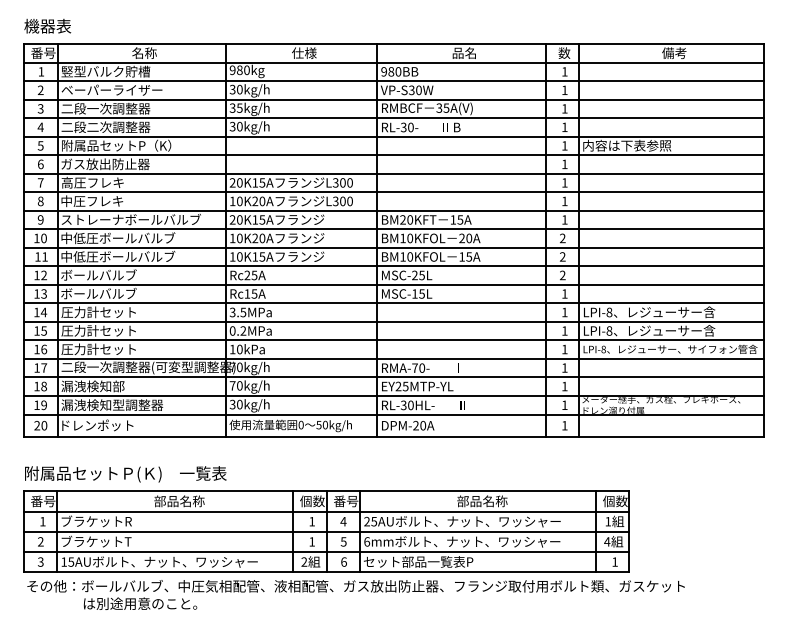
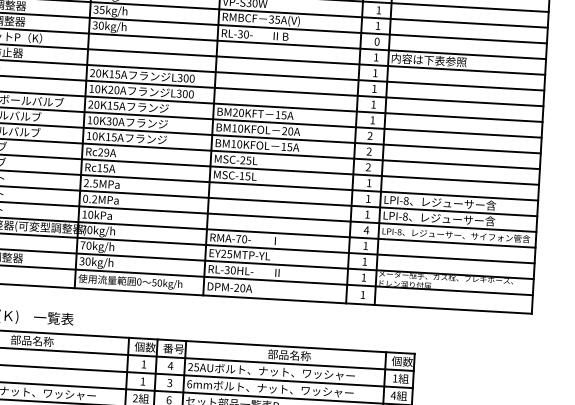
text: (564, 127) -> (376, 41), 1 -> 0
text: (255, 238) -> (109, 121), 10K20A -> 10K30A
text: (254, 275) -> (106, 152), Rc25A -> Rc29A
text: (232, 312) -> (86, 183), 3.5MPa -> 2.5MPa
text: (564, 349) -> (366, 230), 1 -> 4
text: (343, 541) -> (169, 382), 5 -> 3

